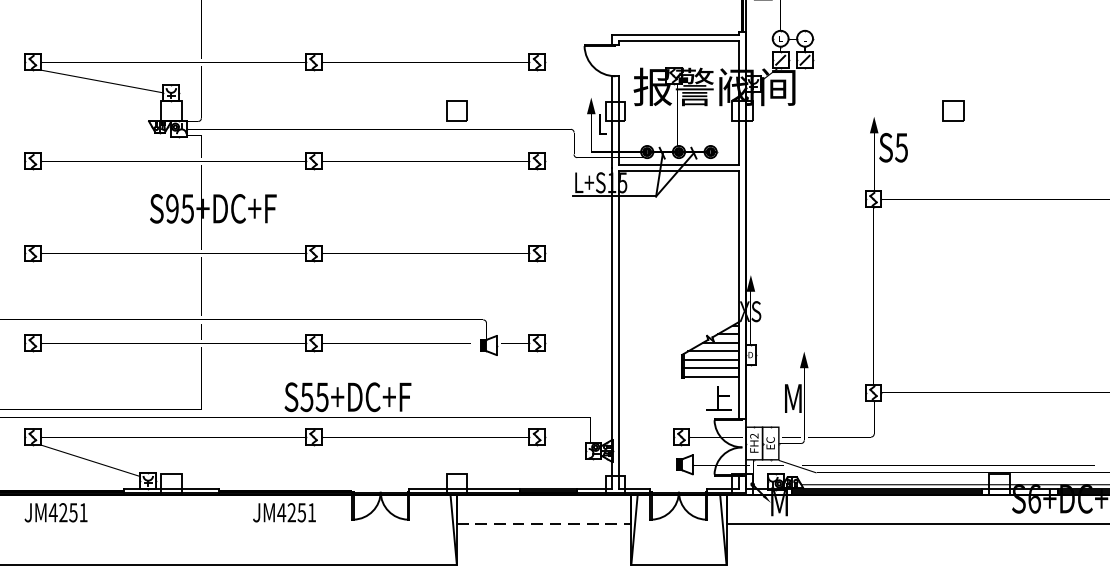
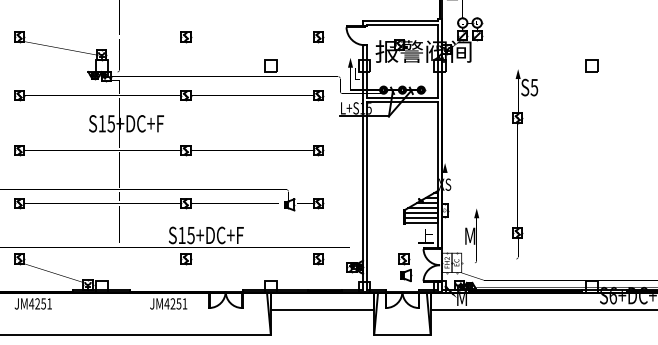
part: (952, 110) -> (591, 65), moved
text: (171, 208) -> (101, 123), S95+DC+F -> S15+DC+F
text: (306, 397) -> (181, 235), S55+DC+F -> S15+DC+F
line: (544, 523) -> (322, 310), dashed -> solid

